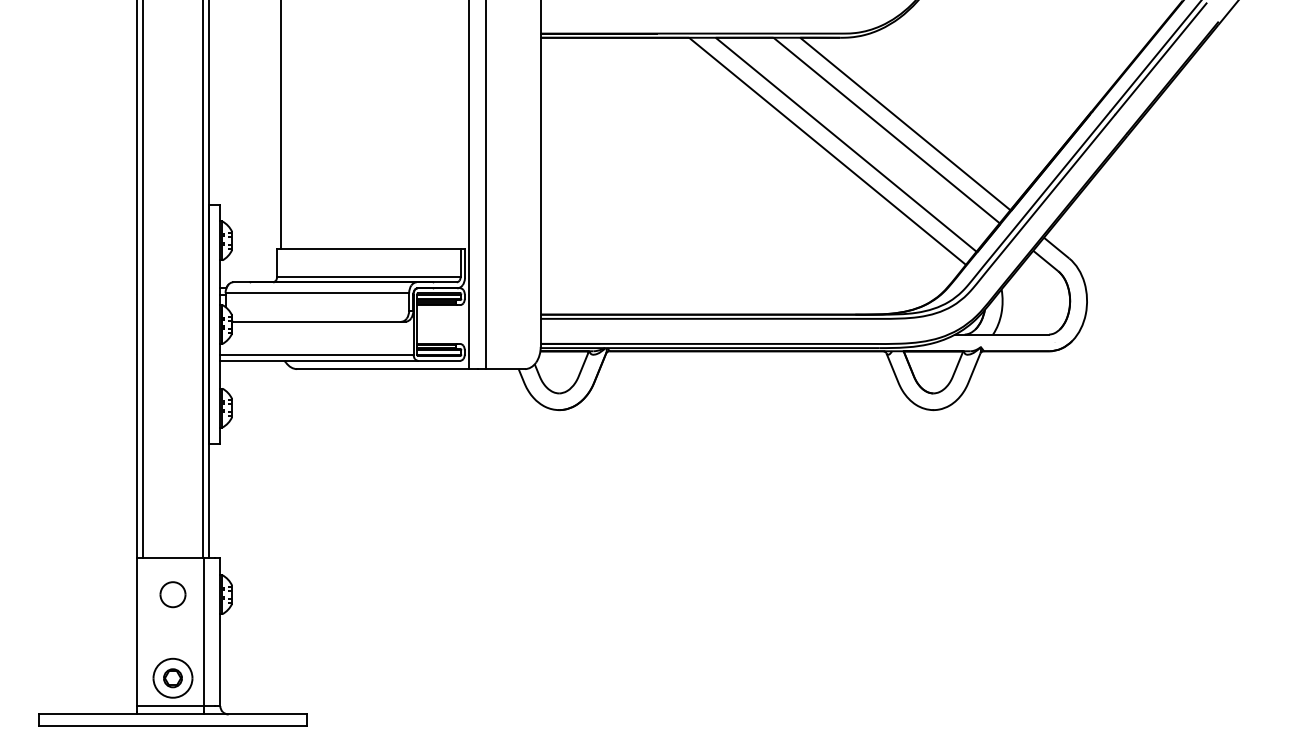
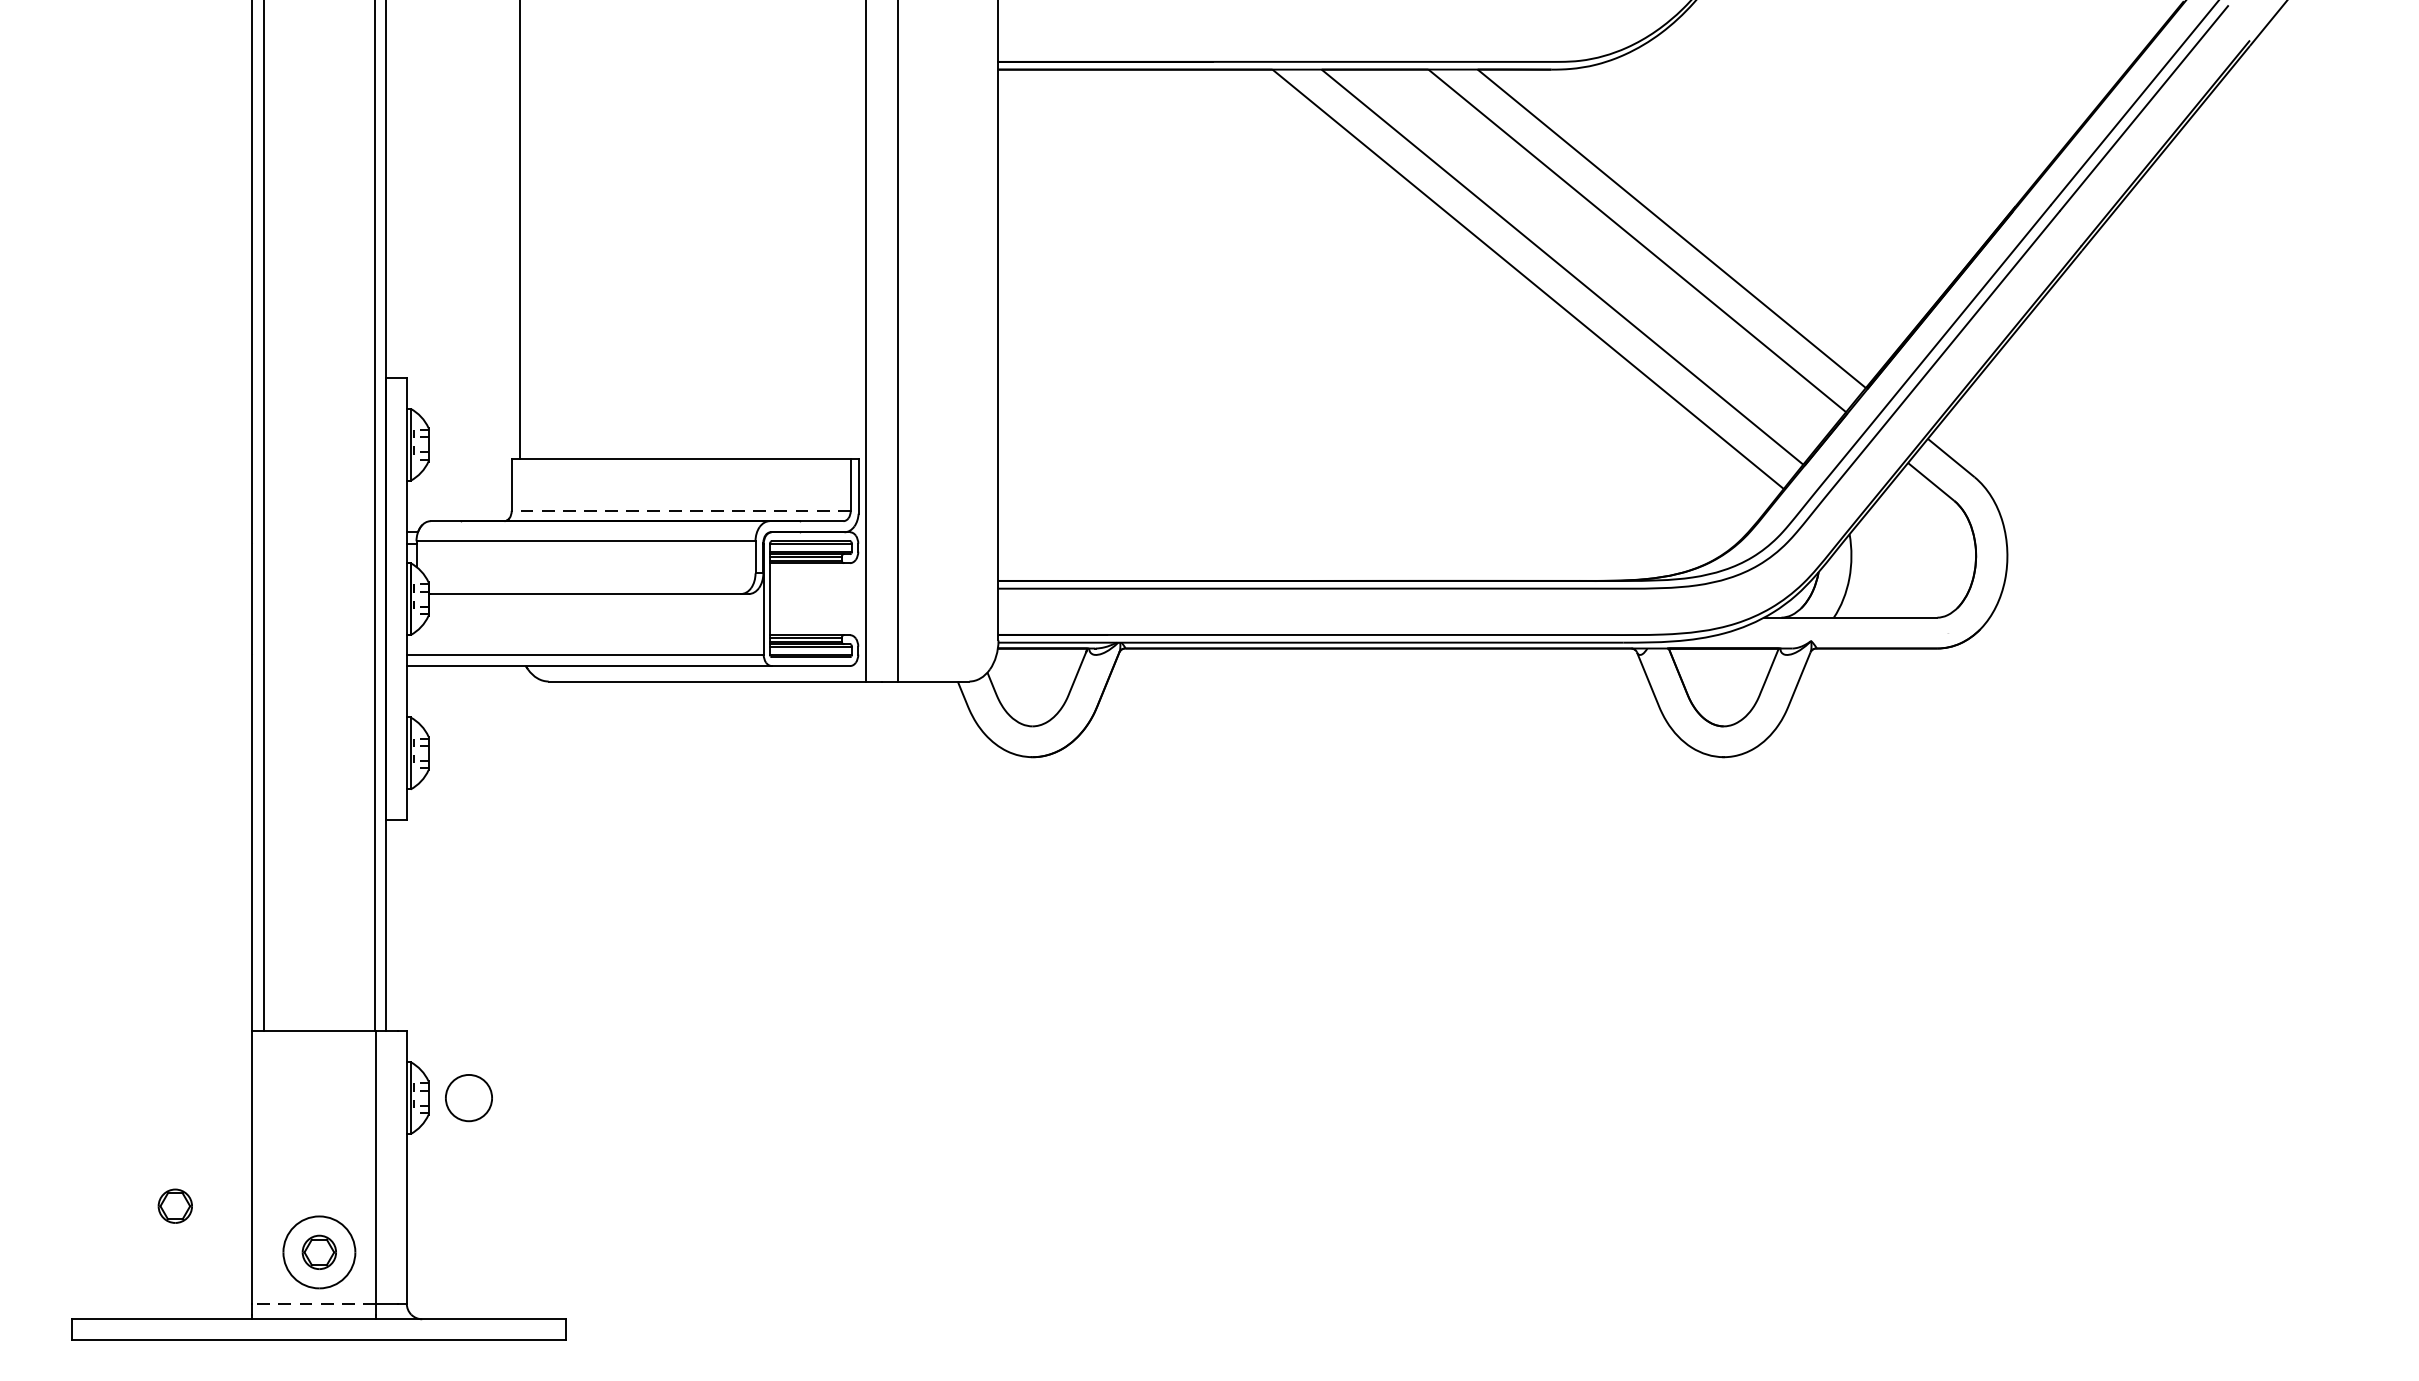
line: (368, 276) -> (680, 510), solid -> dashed
part: (172, 594) -> (468, 1097), moved
part: (94, 653) -> (174, 1206), added
line: (169, 706) -> (312, 1304), solid -> dashed

